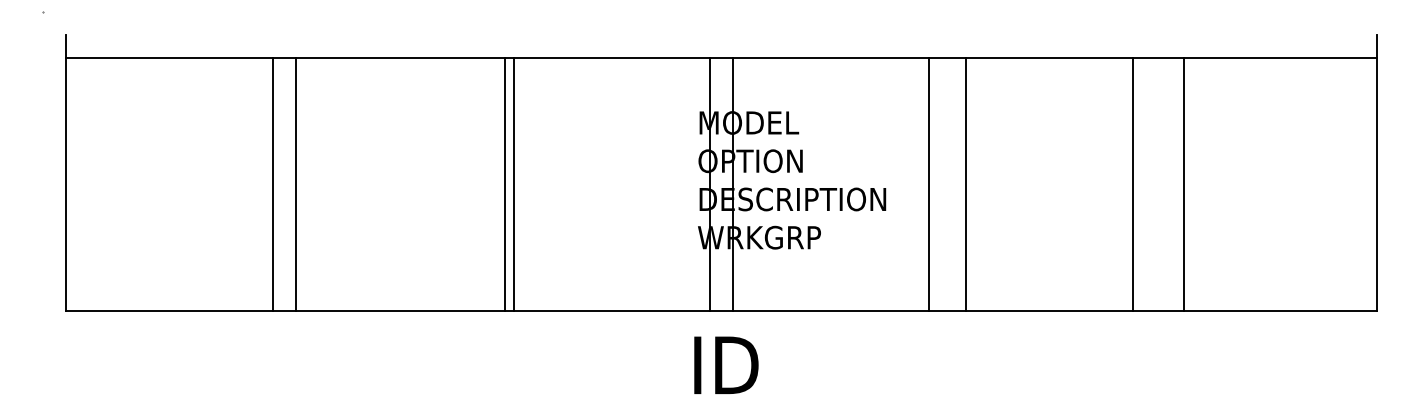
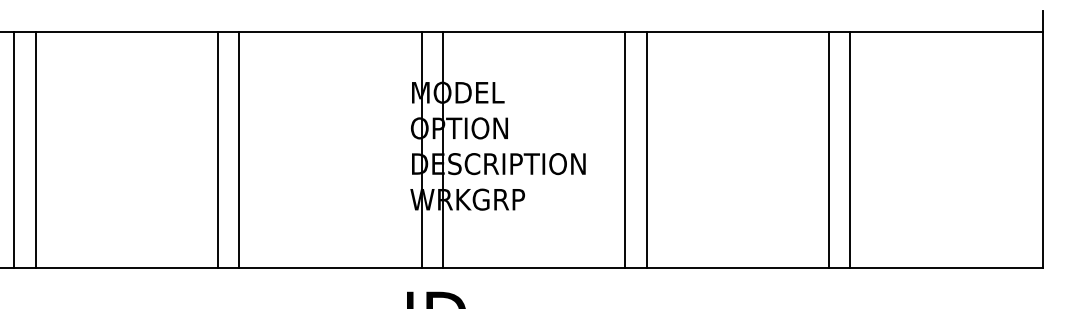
line: (505, 184) -> (218, 150), moved
line: (965, 184) -> (646, 150), moved
line: (1133, 184) -> (829, 150), moved
line: (1184, 184) -> (850, 150), moved

